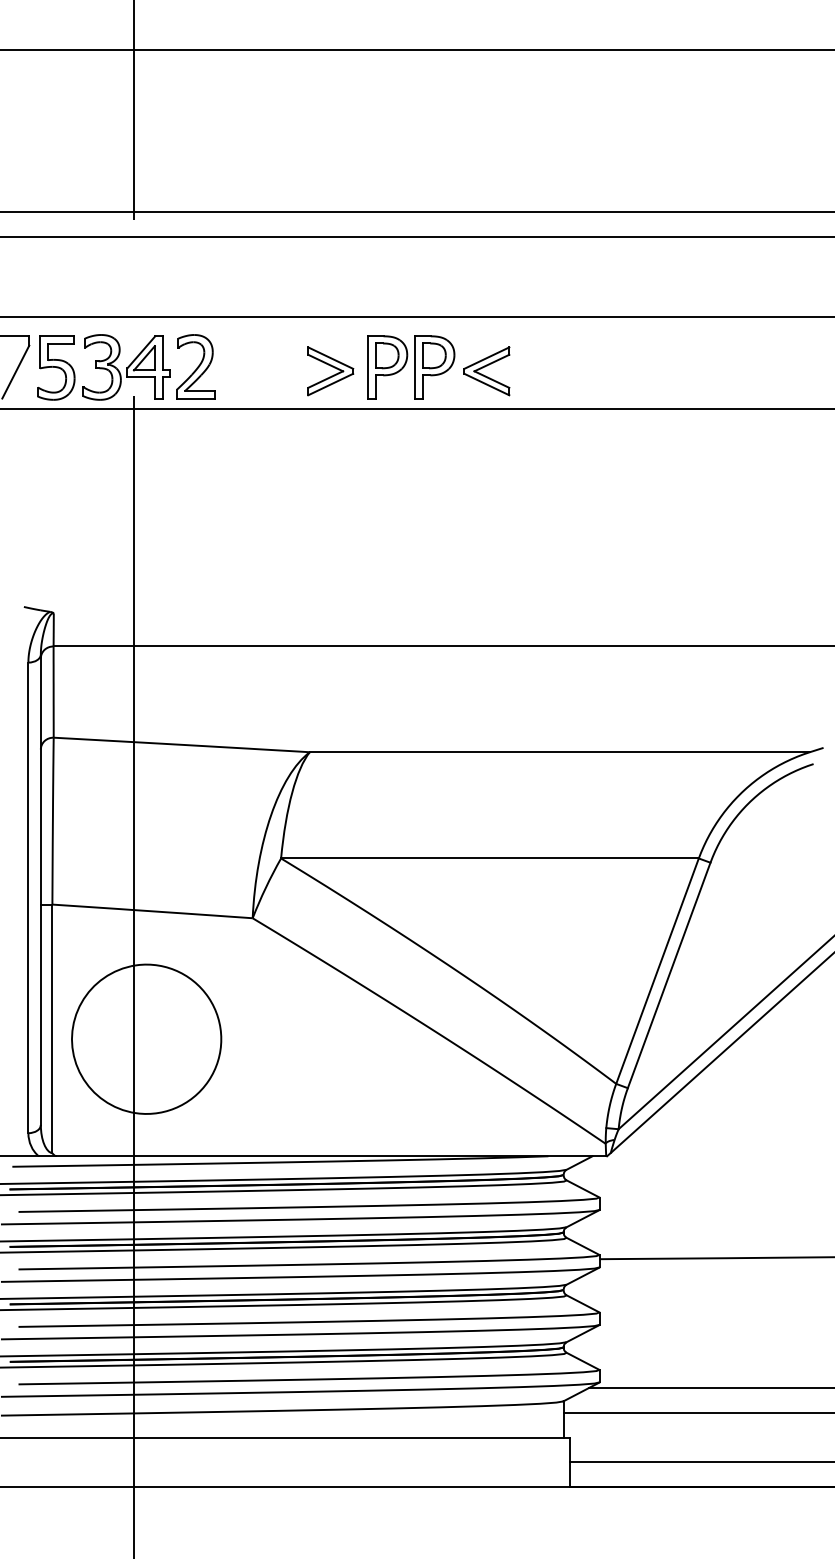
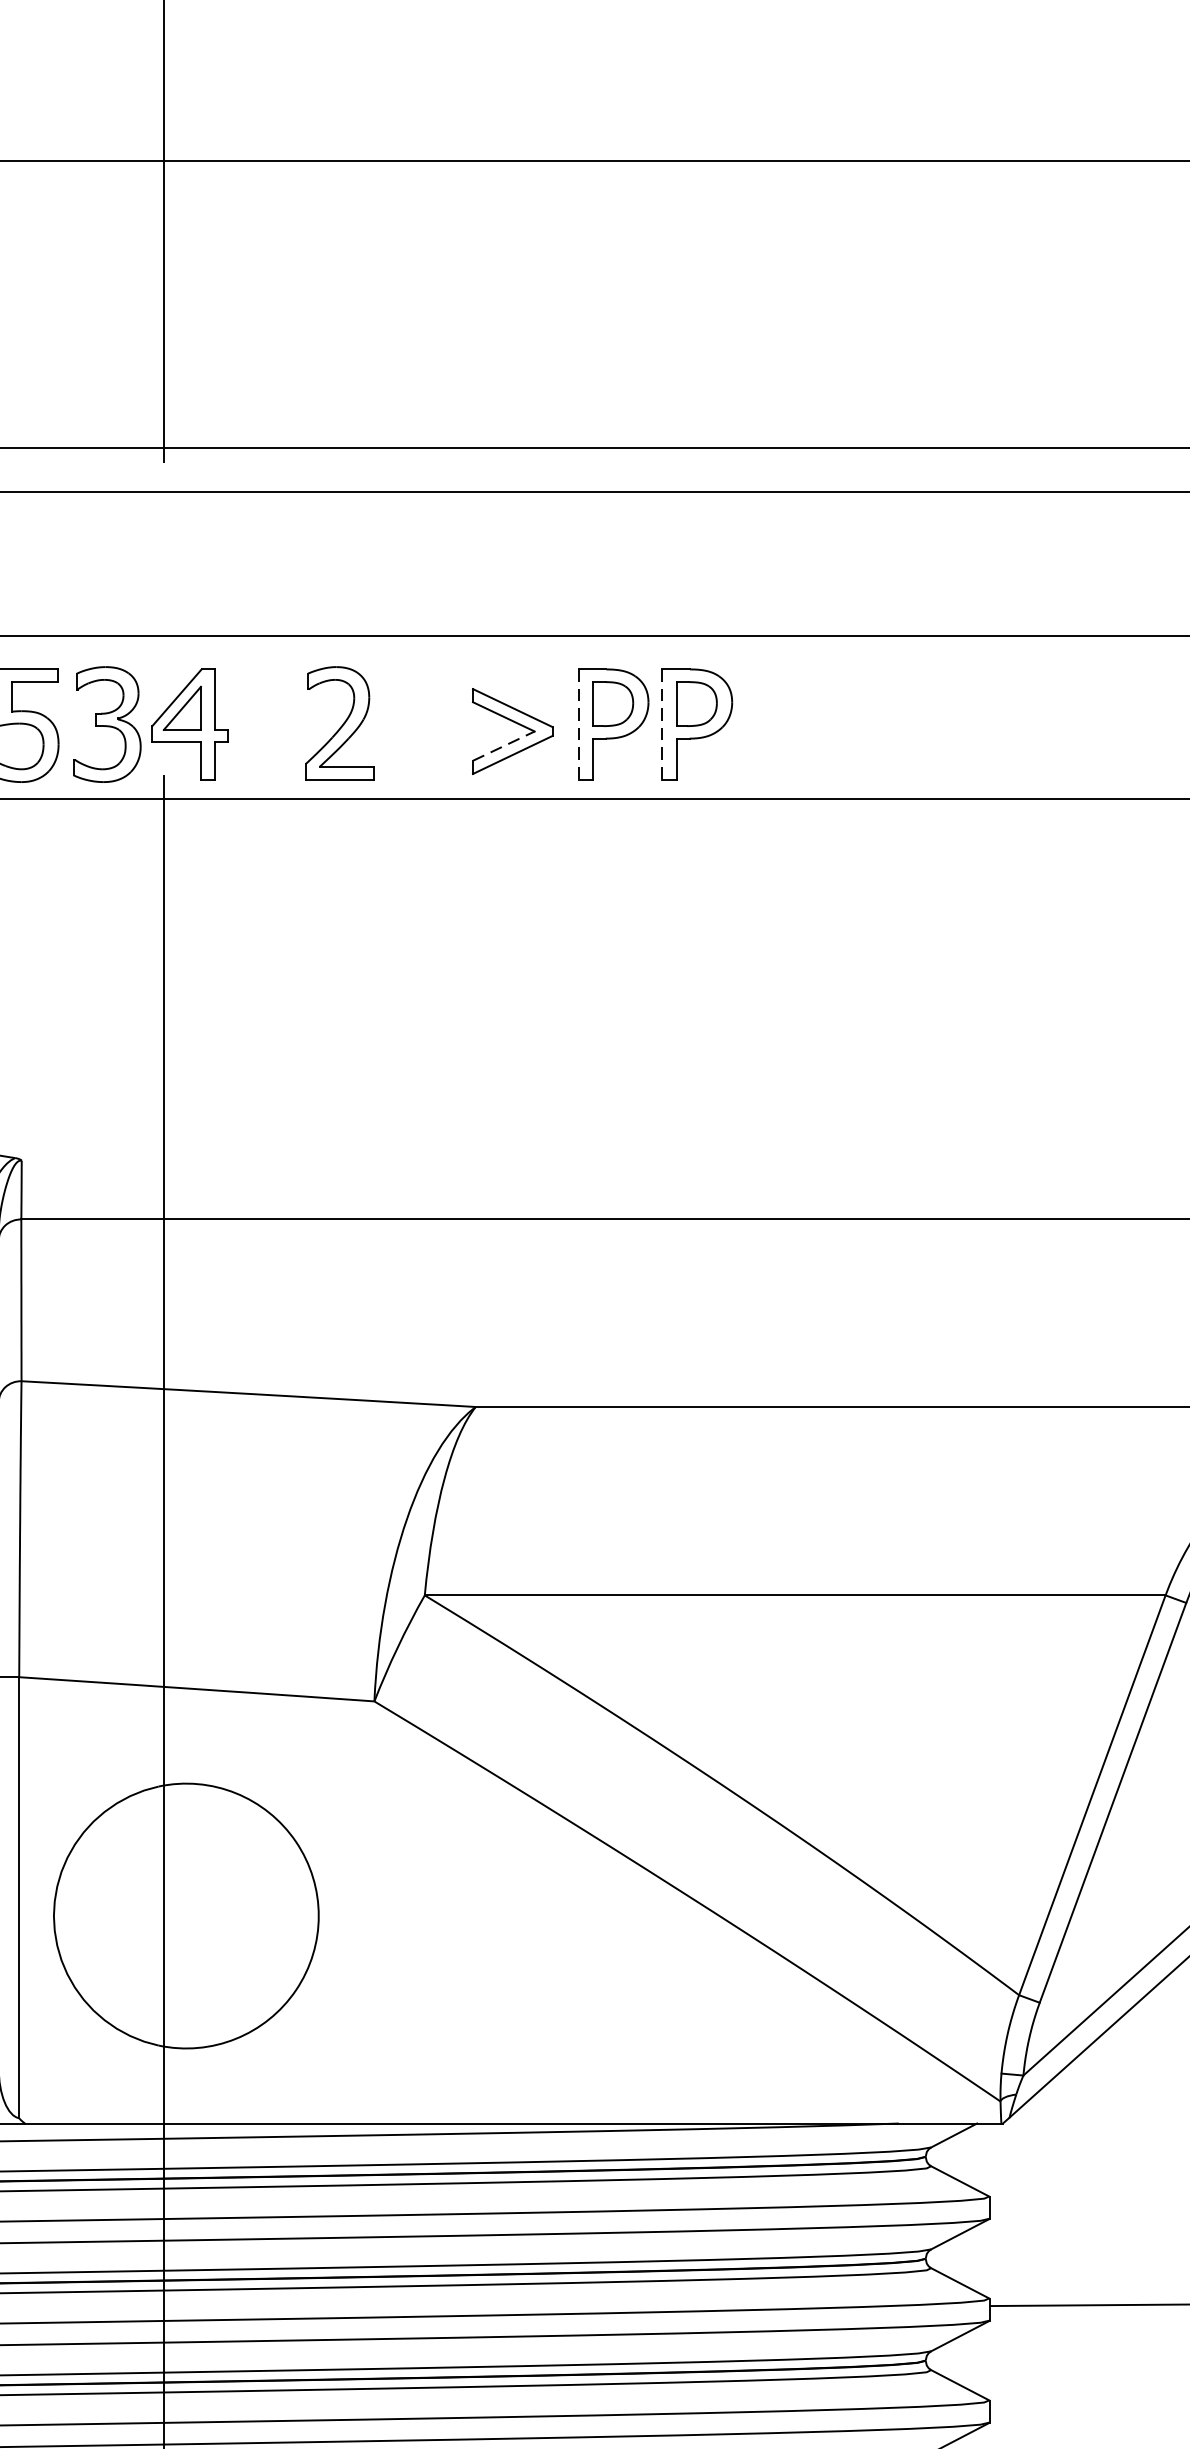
part: (195, 366) -> (338, 722), moved
line: (367, 367) -> (578, 724), solid -> dashed
line: (415, 367) -> (663, 724), solid -> dashed
part: (486, 371) -> (789, 731), removed
line: (326, 379) -> (505, 746), solid -> dashed

